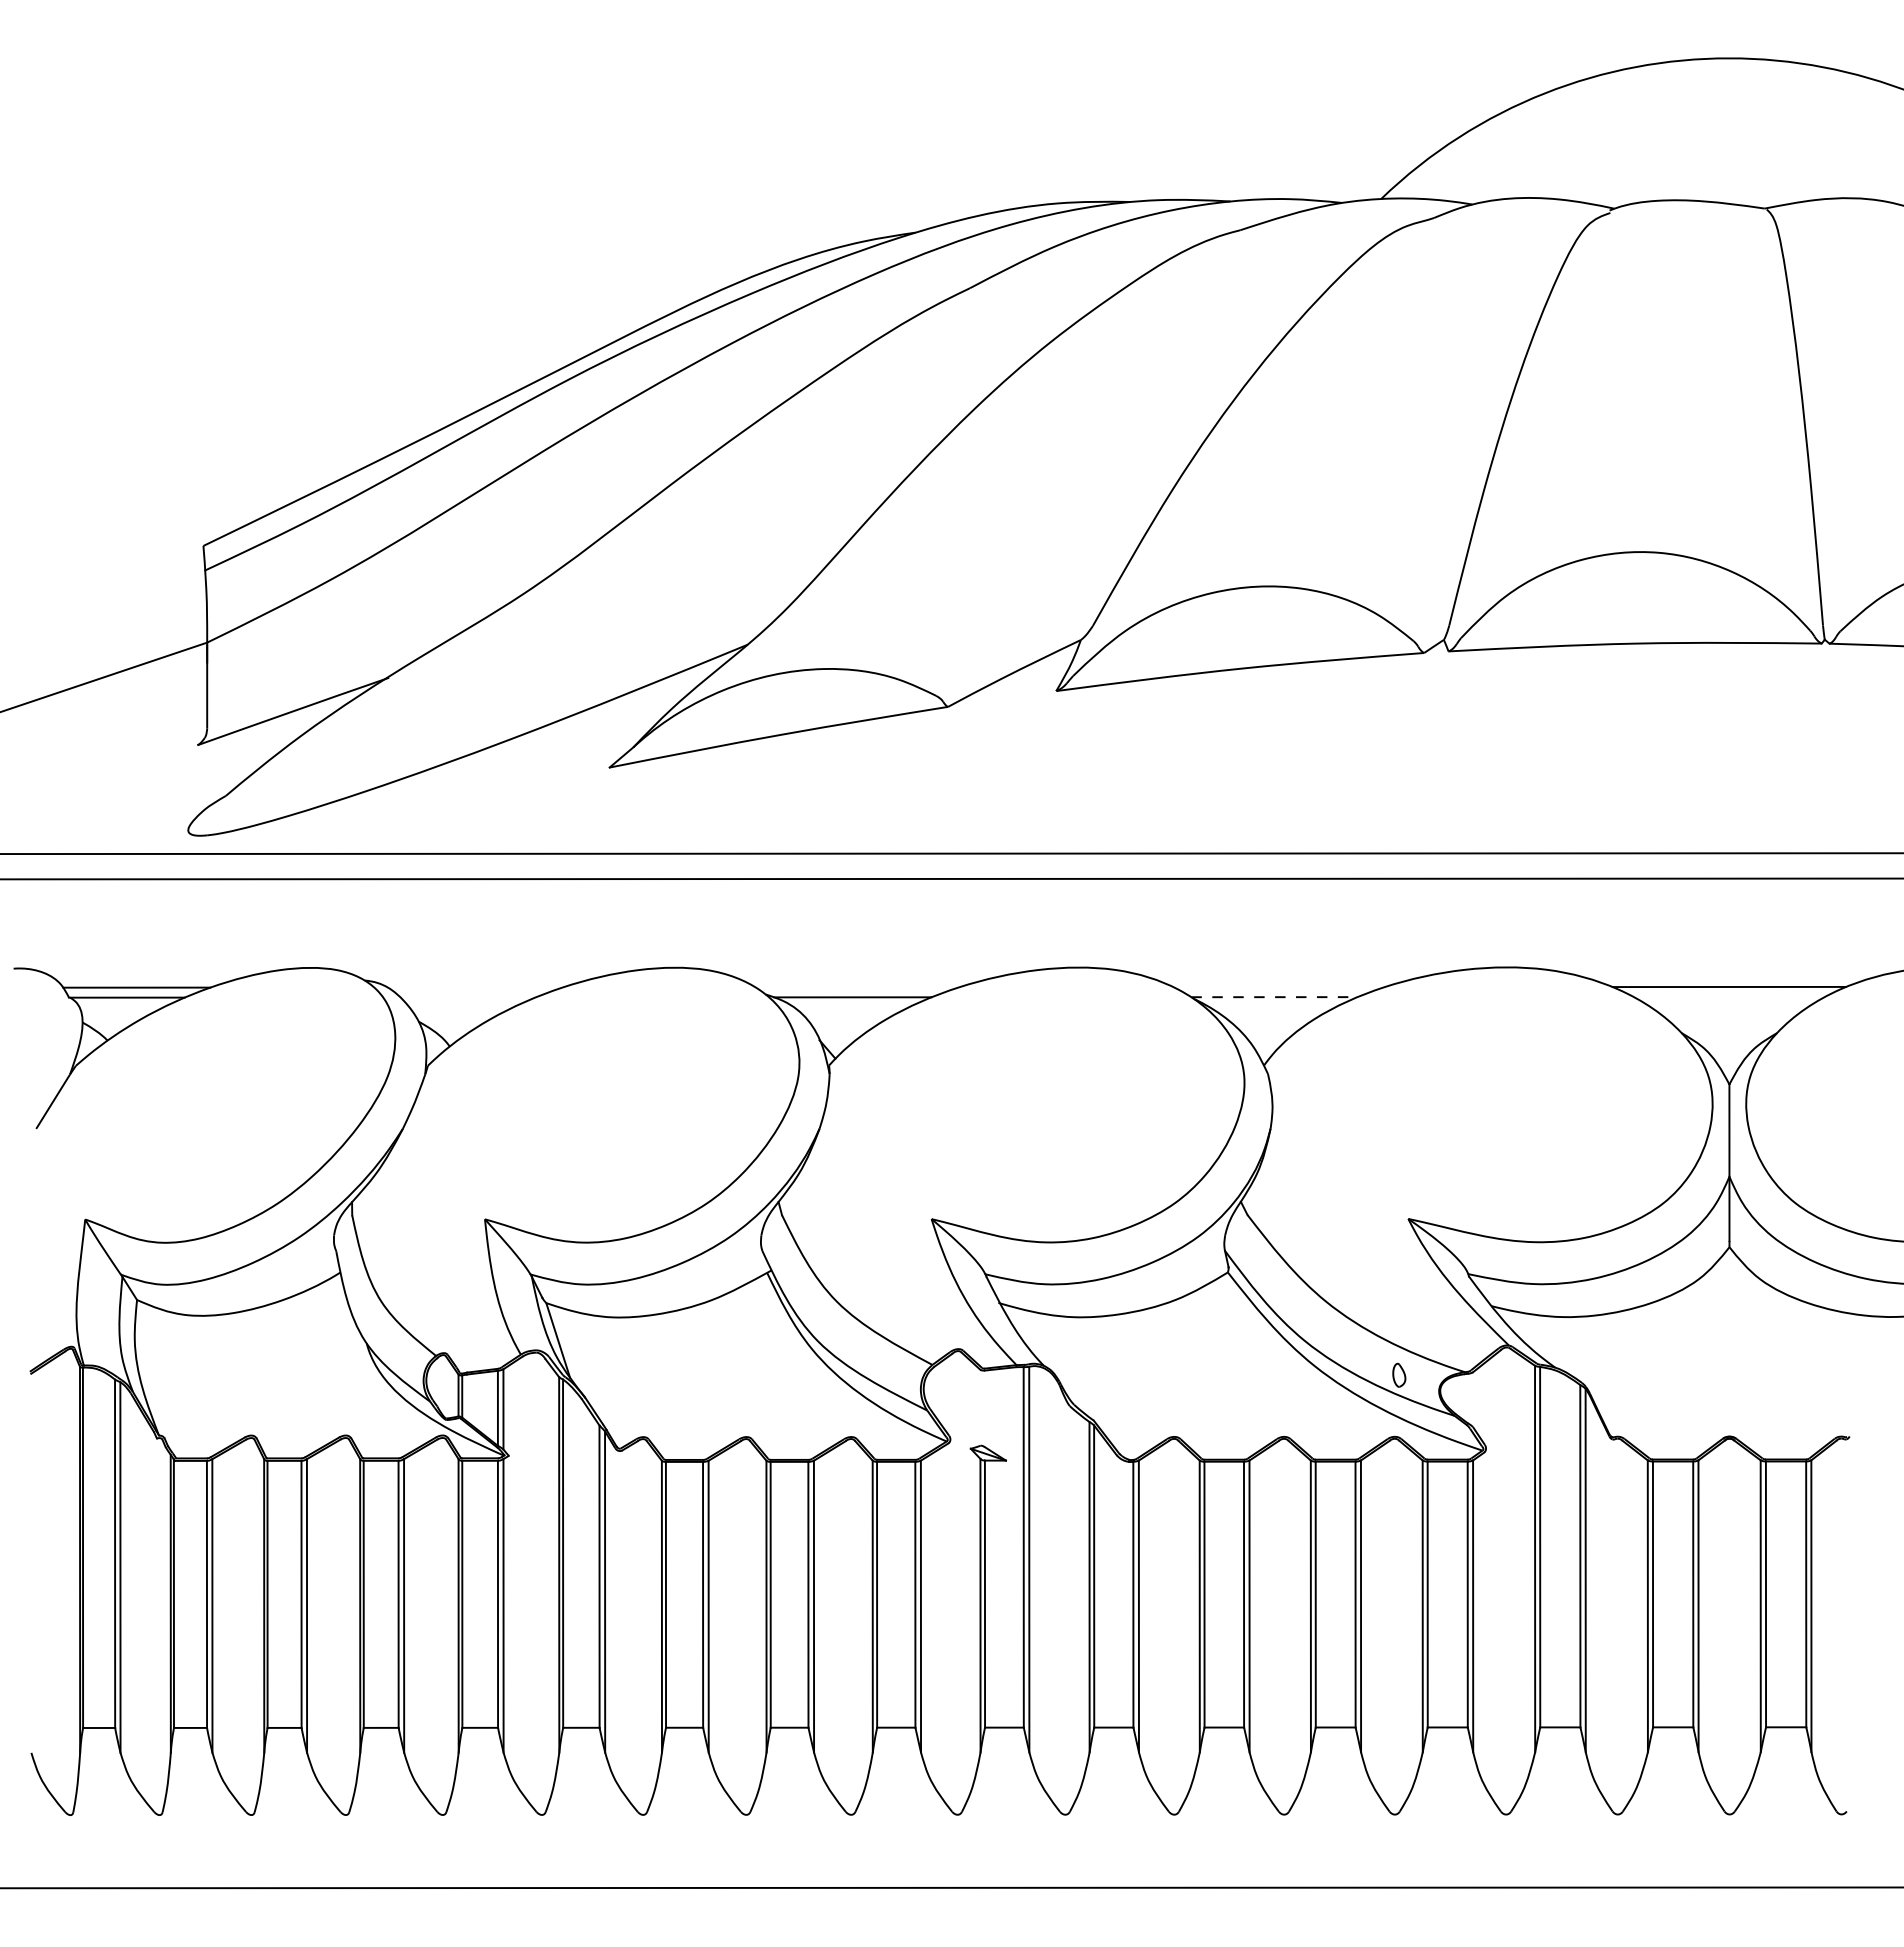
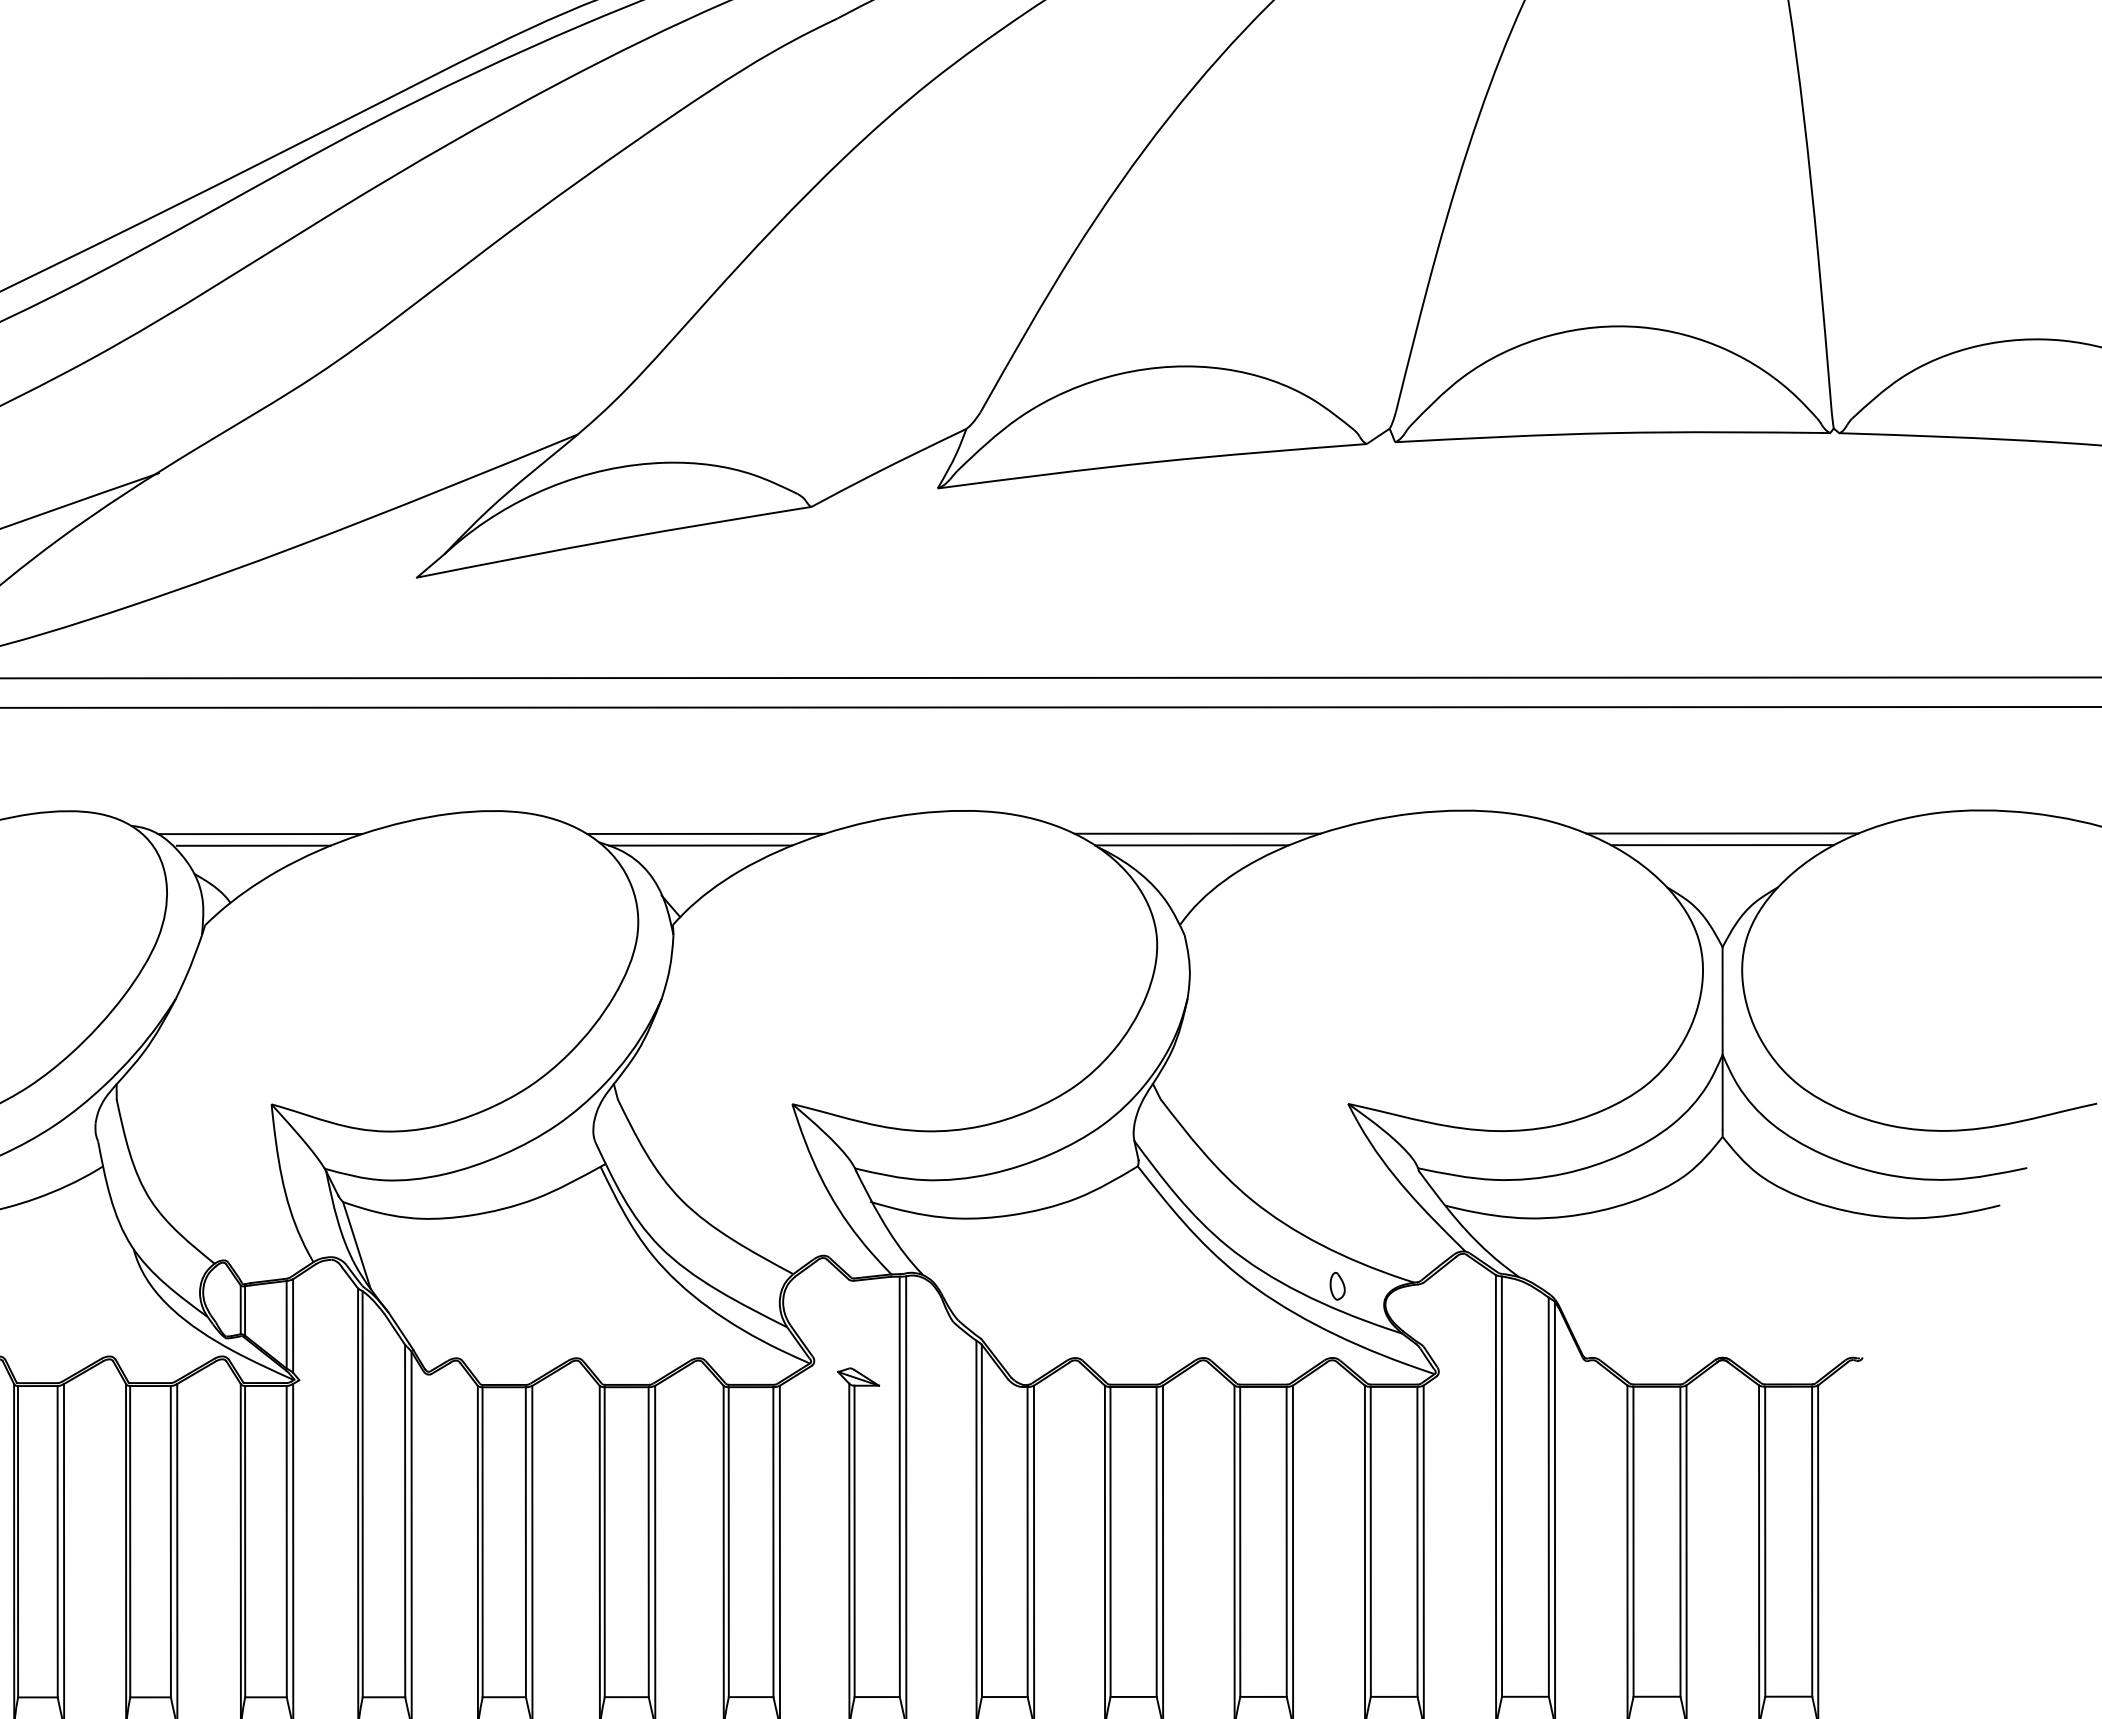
line: (474, 987) -> (259, 834), added
line: (857, 987) -> (705, 834), added
line: (1278, 987) -> (1196, 834), added
line: (1728, 996) -> (1721, 844), added
line: (469, 997) -> (253, 845), added
line: (1274, 997) -> (1192, 845), dashed -> solid

